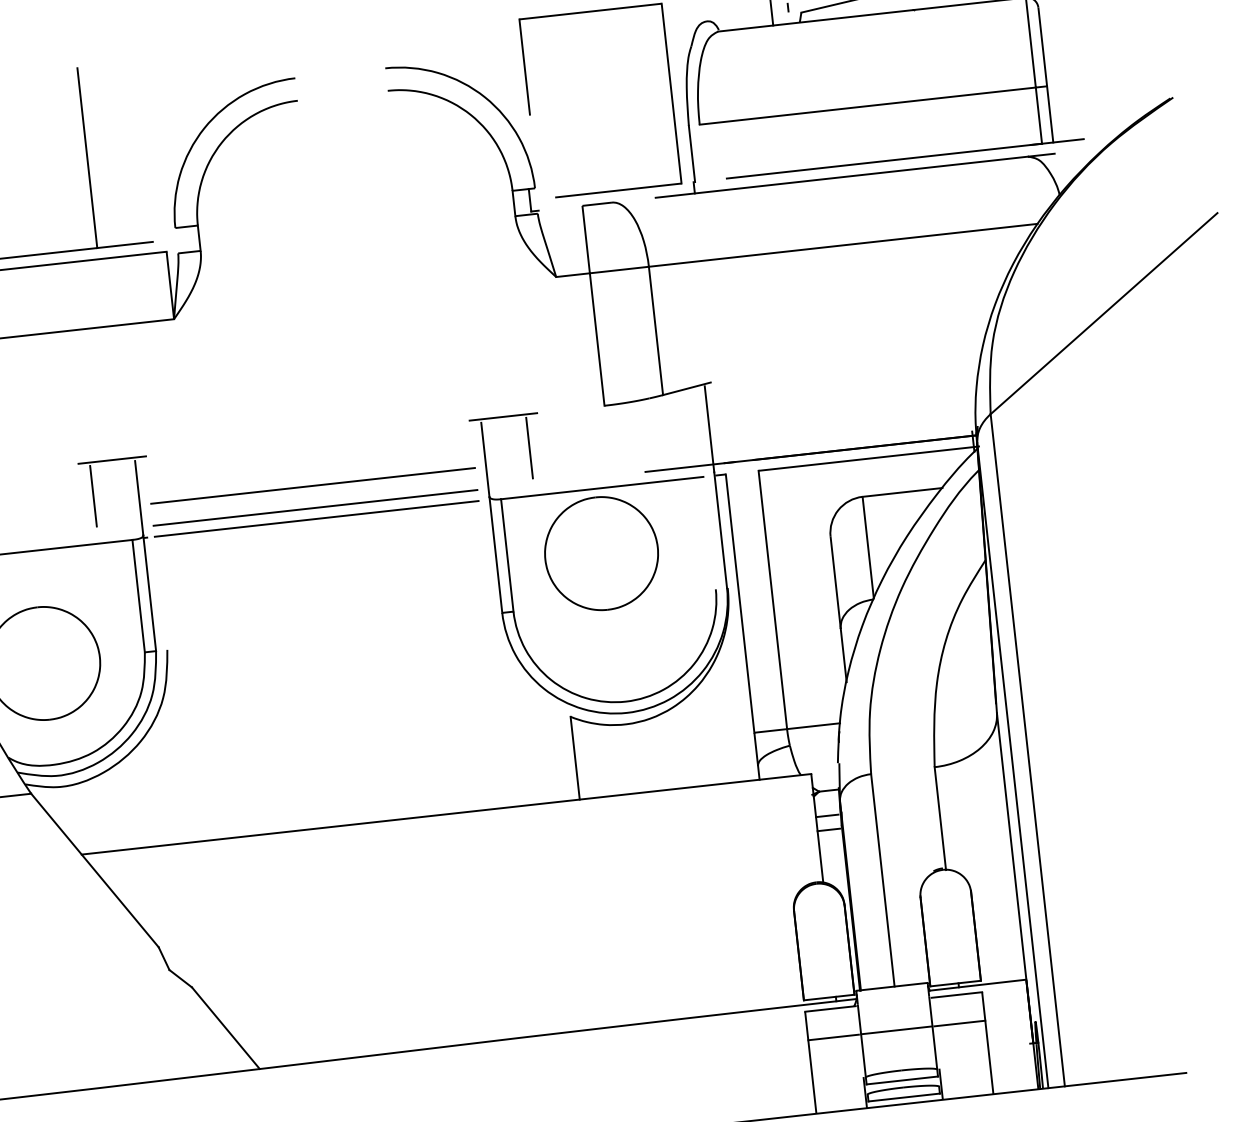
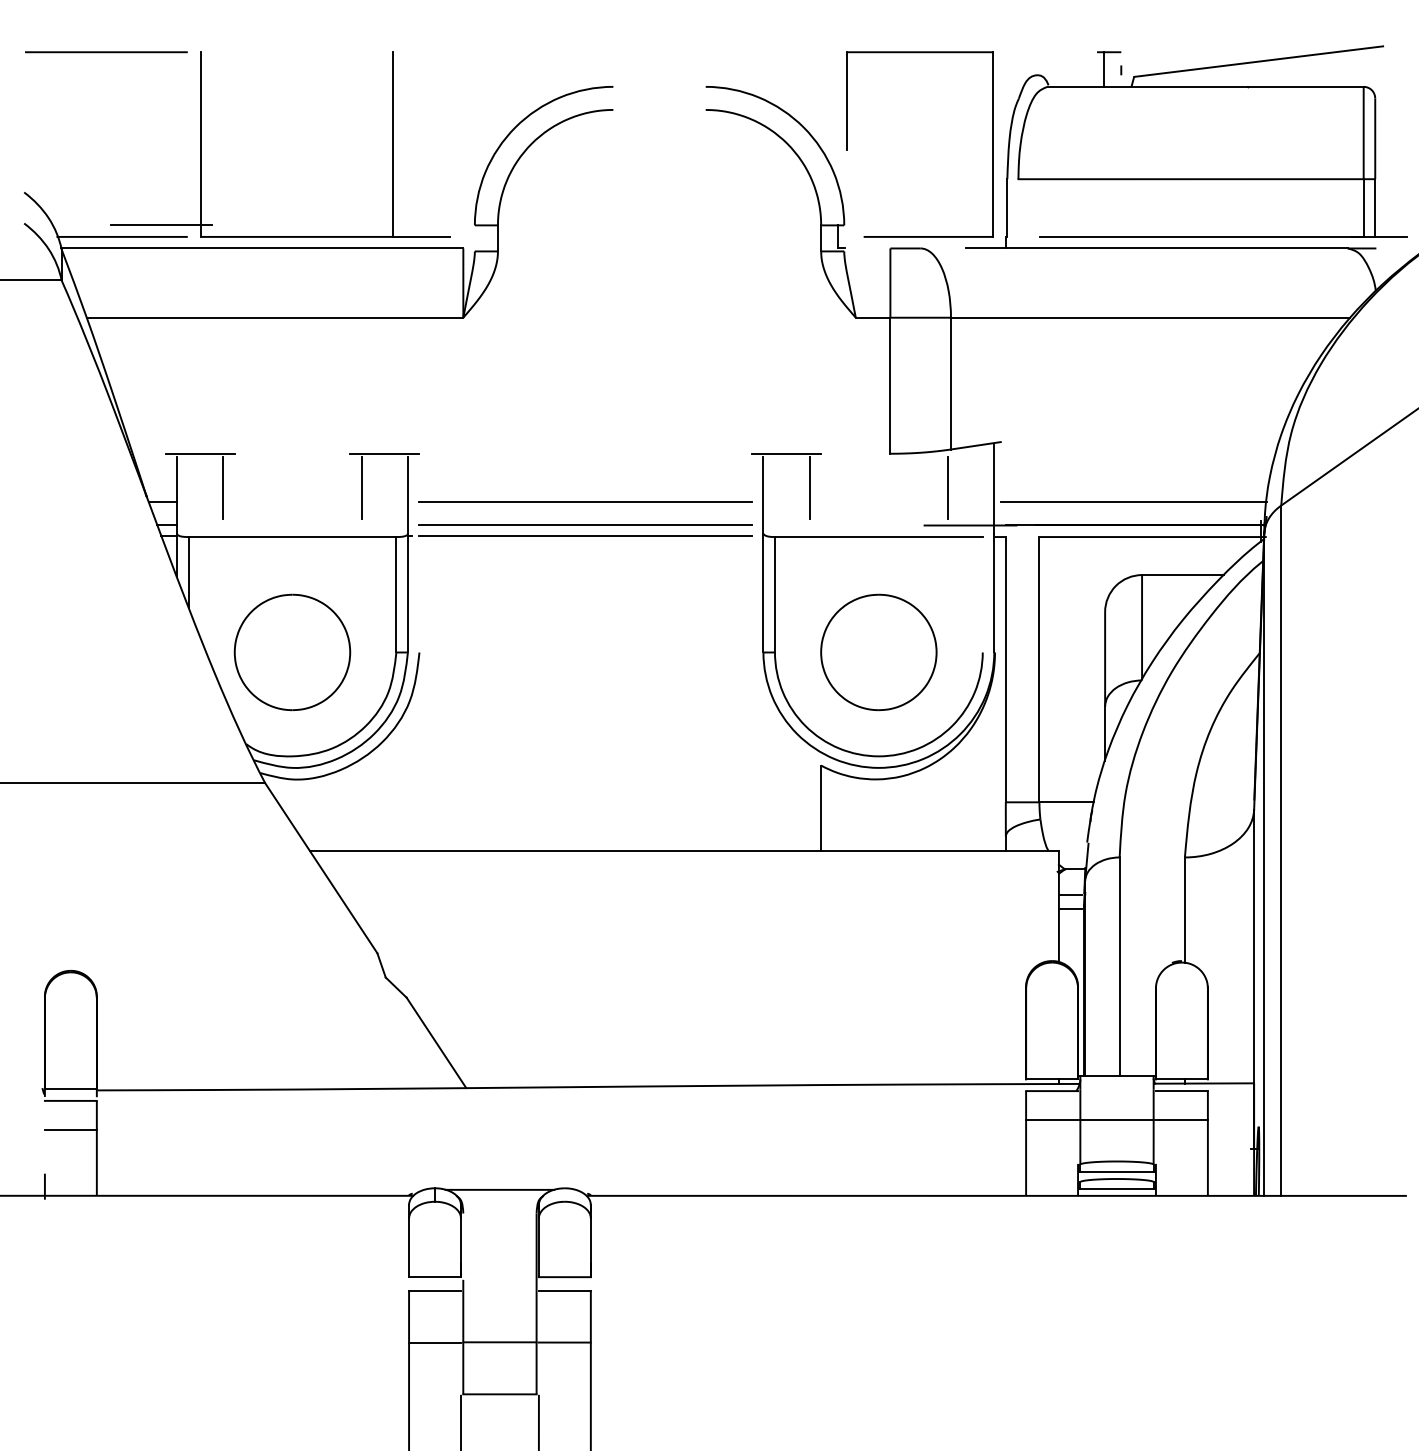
line: (846, 427) -> (1133, 502), added
line: (664, 433) -> (948, 488), added
part: (601, 553) -> (878, 652), moved

